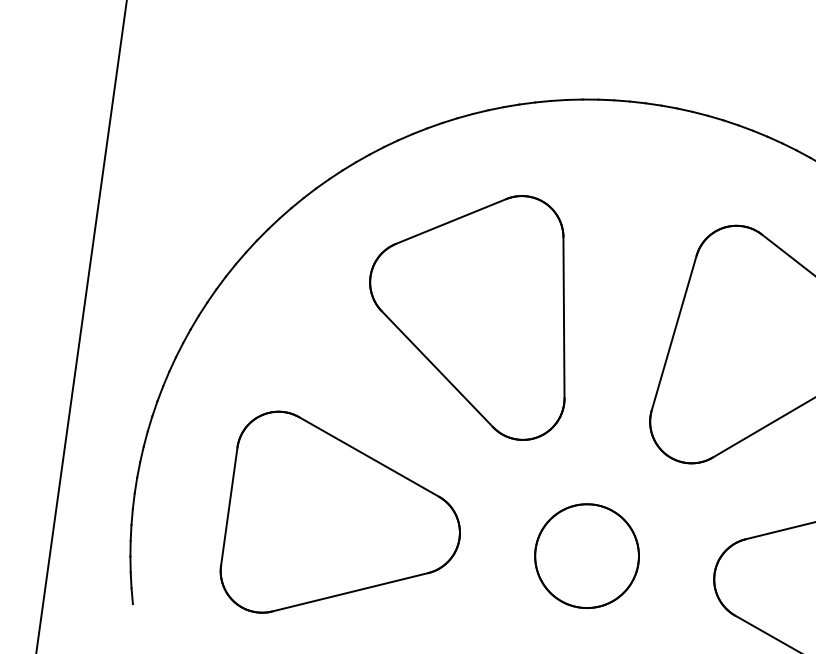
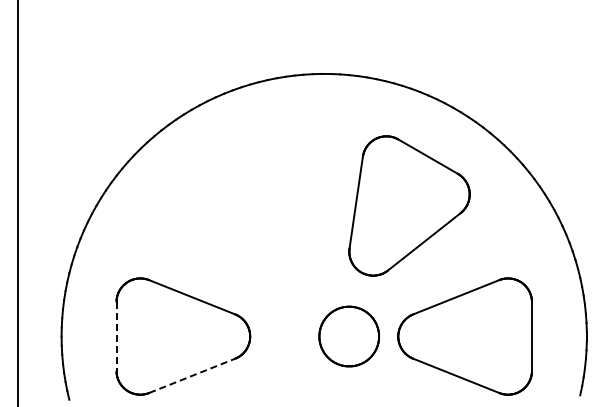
part: (470, 309) -> (238, 205), removed
line: (229, 508) -> (116, 337), solid -> dashed
part: (585, 555) -> (348, 336), moved
line: (350, 591) -> (192, 375), solid -> dashed

